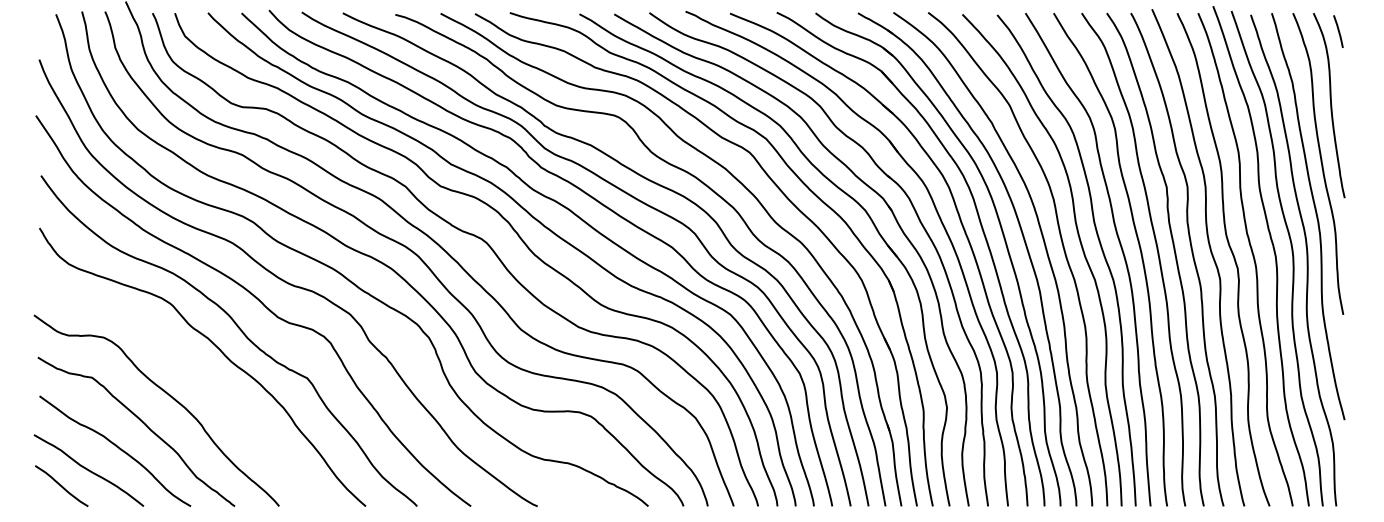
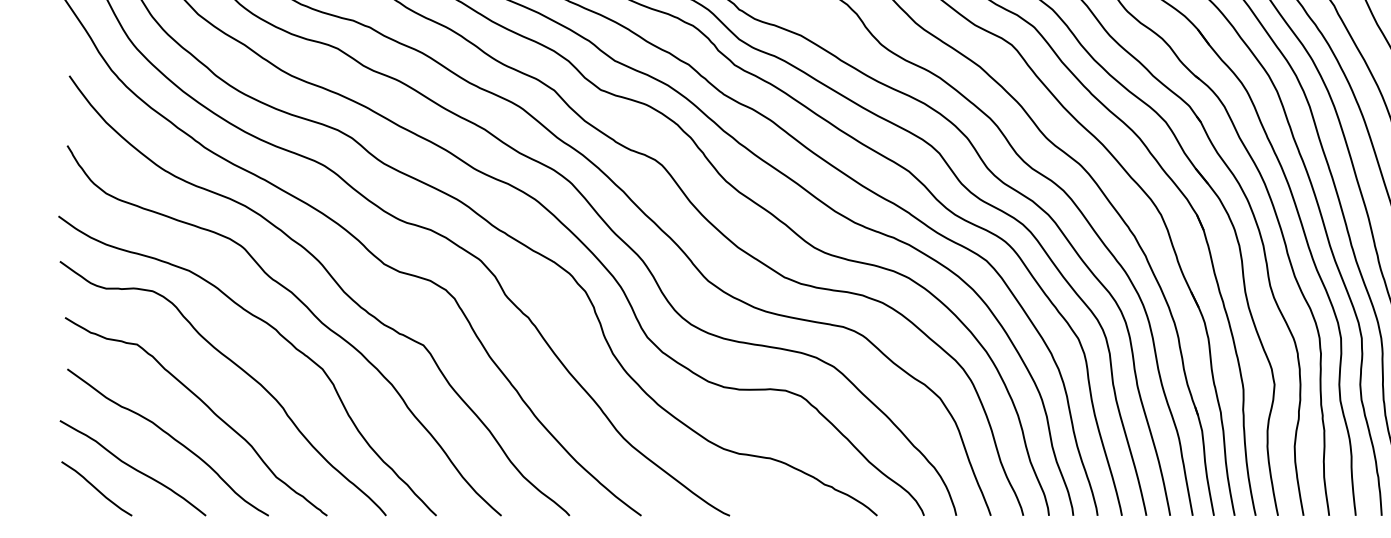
curve: (197, 369) -> (277, 333), added

